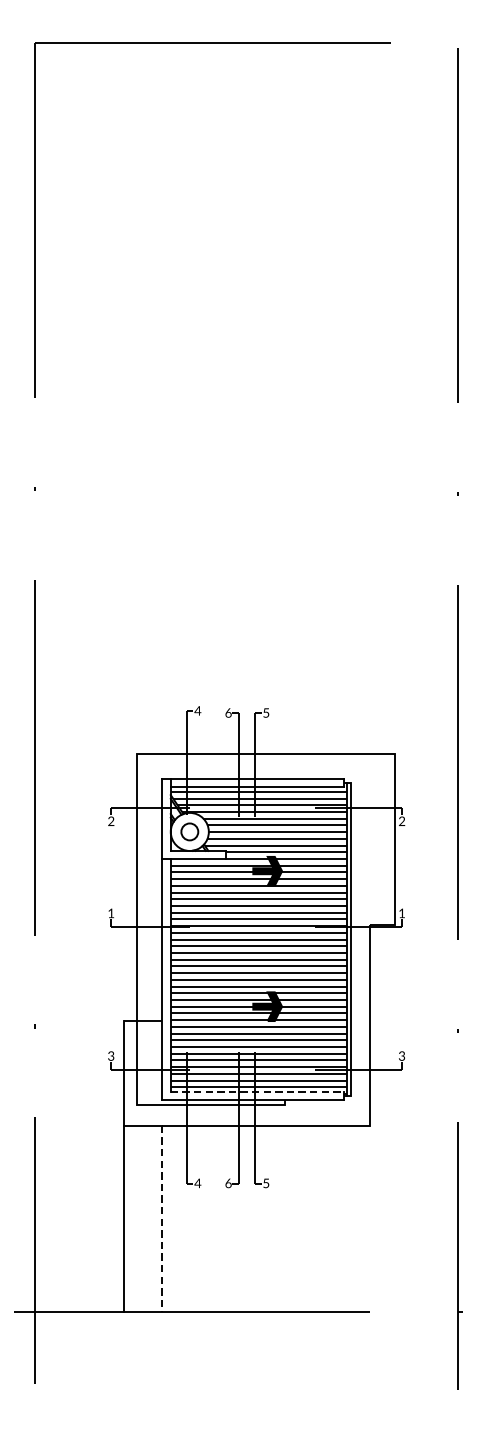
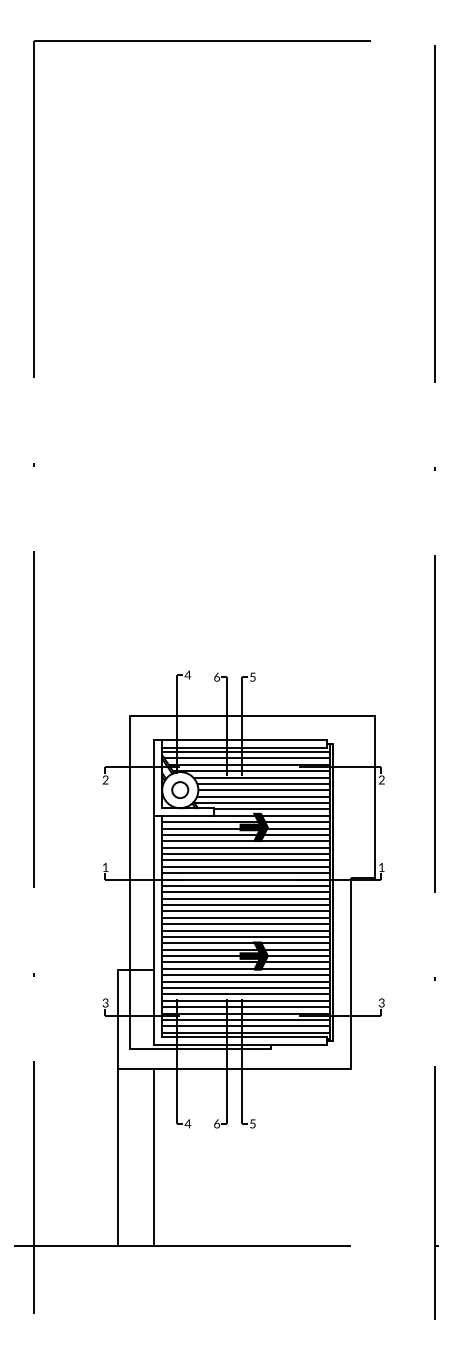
line: (258, 1092) -> (245, 1037), dashed -> solid
line: (162, 1219) -> (154, 1158), dashed -> solid

